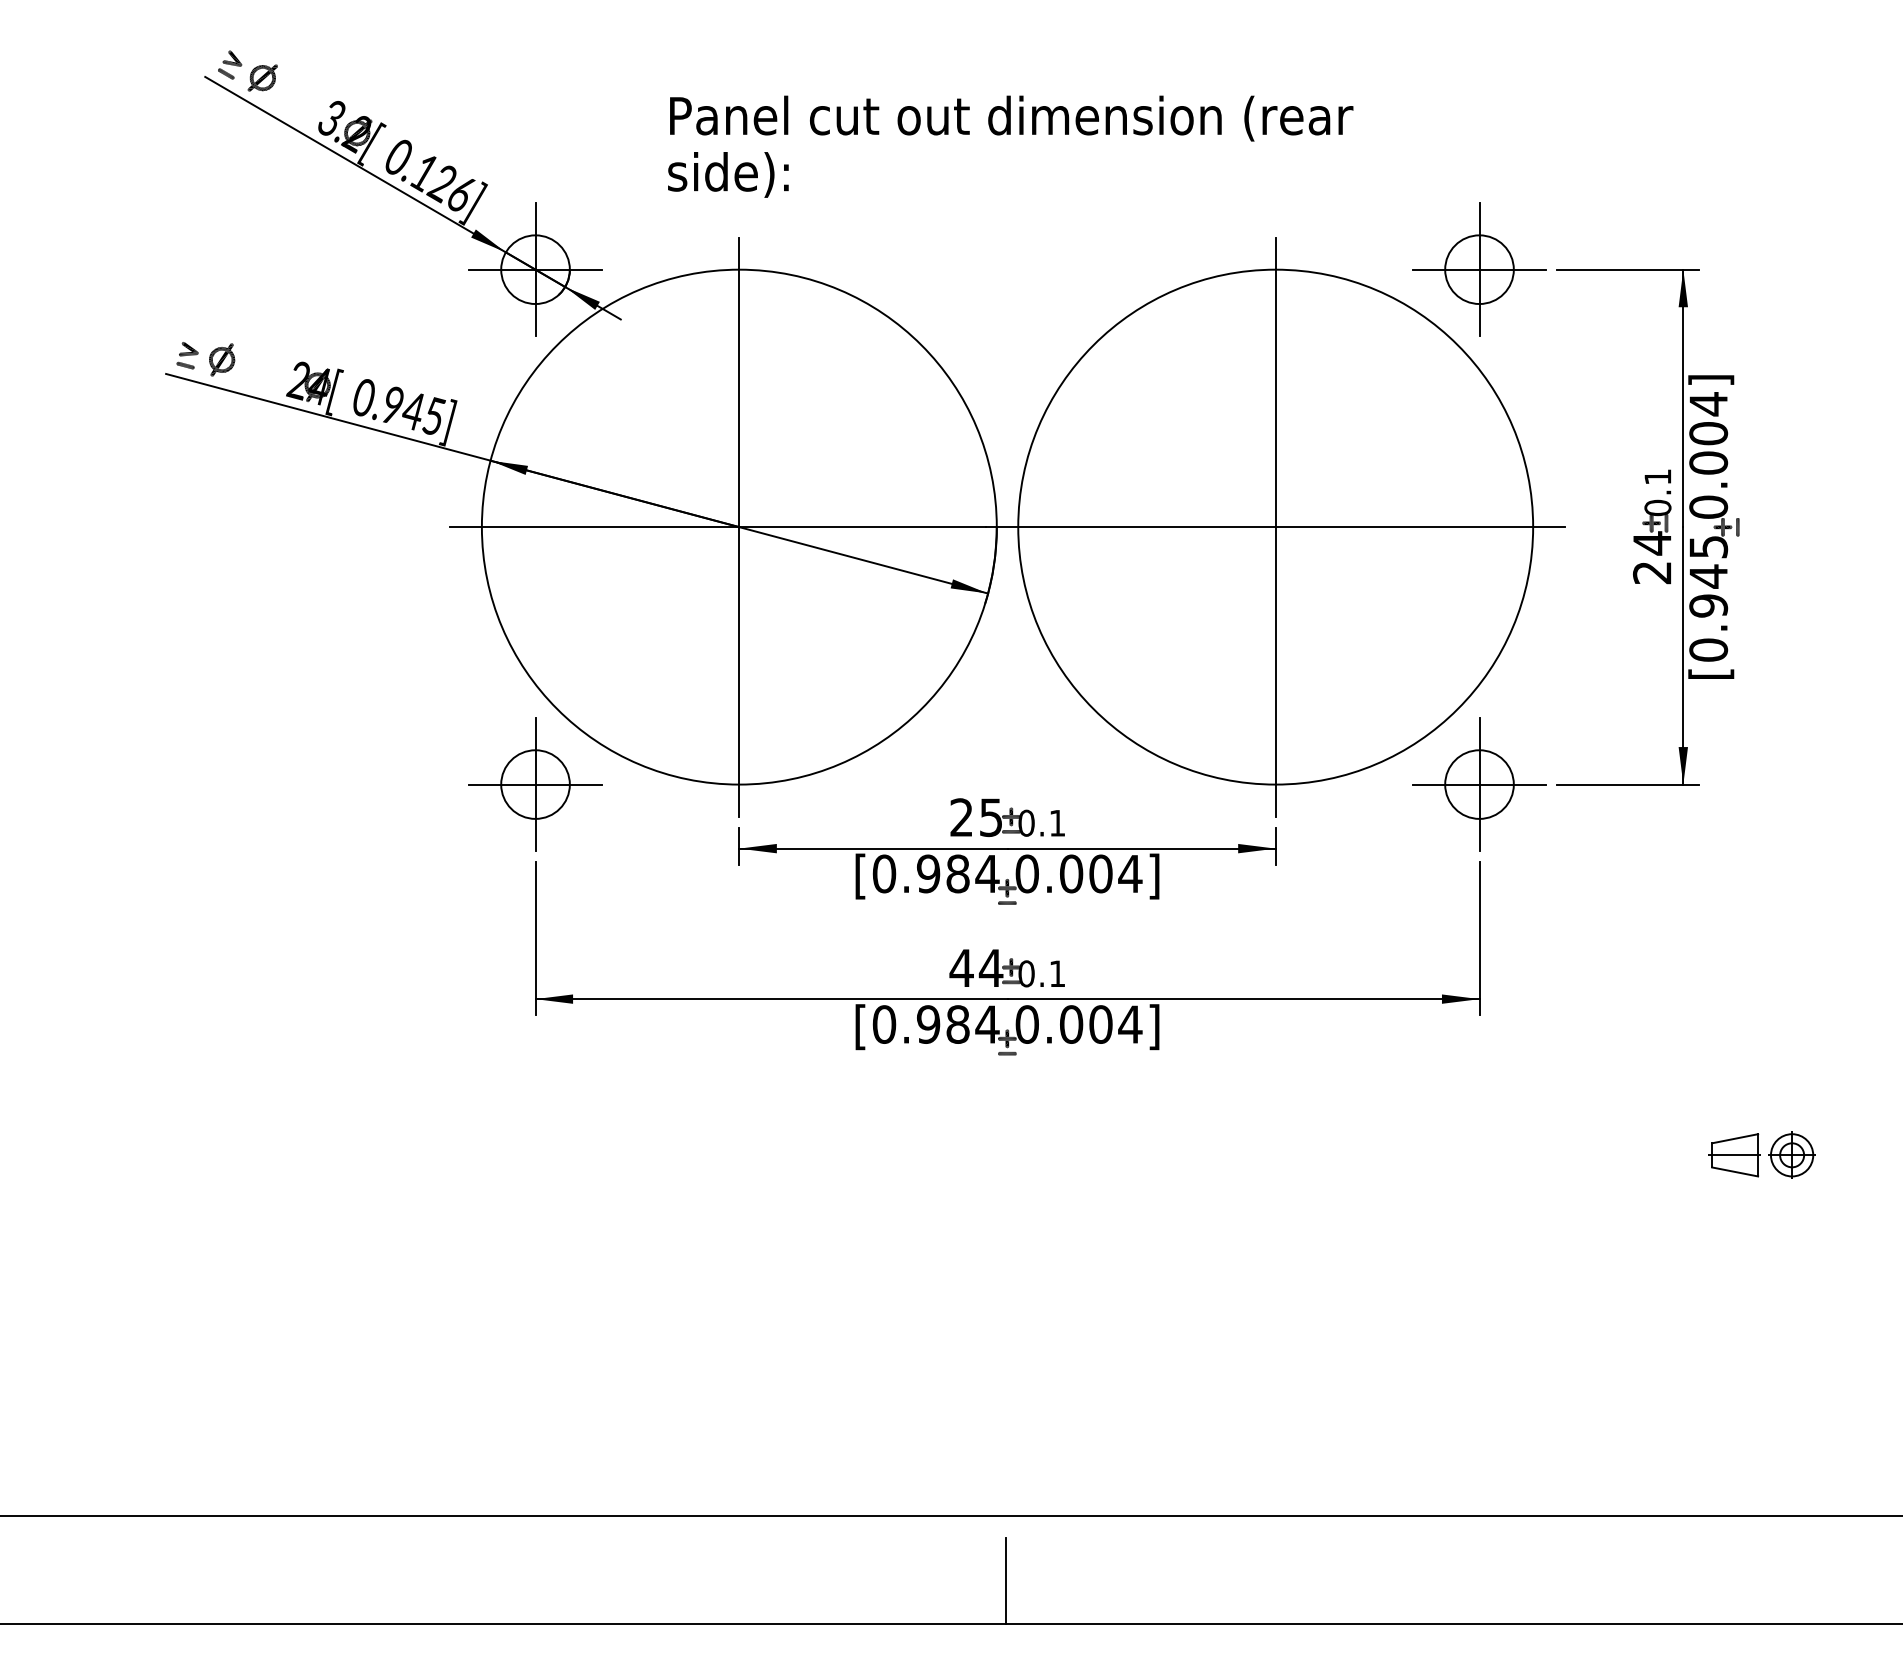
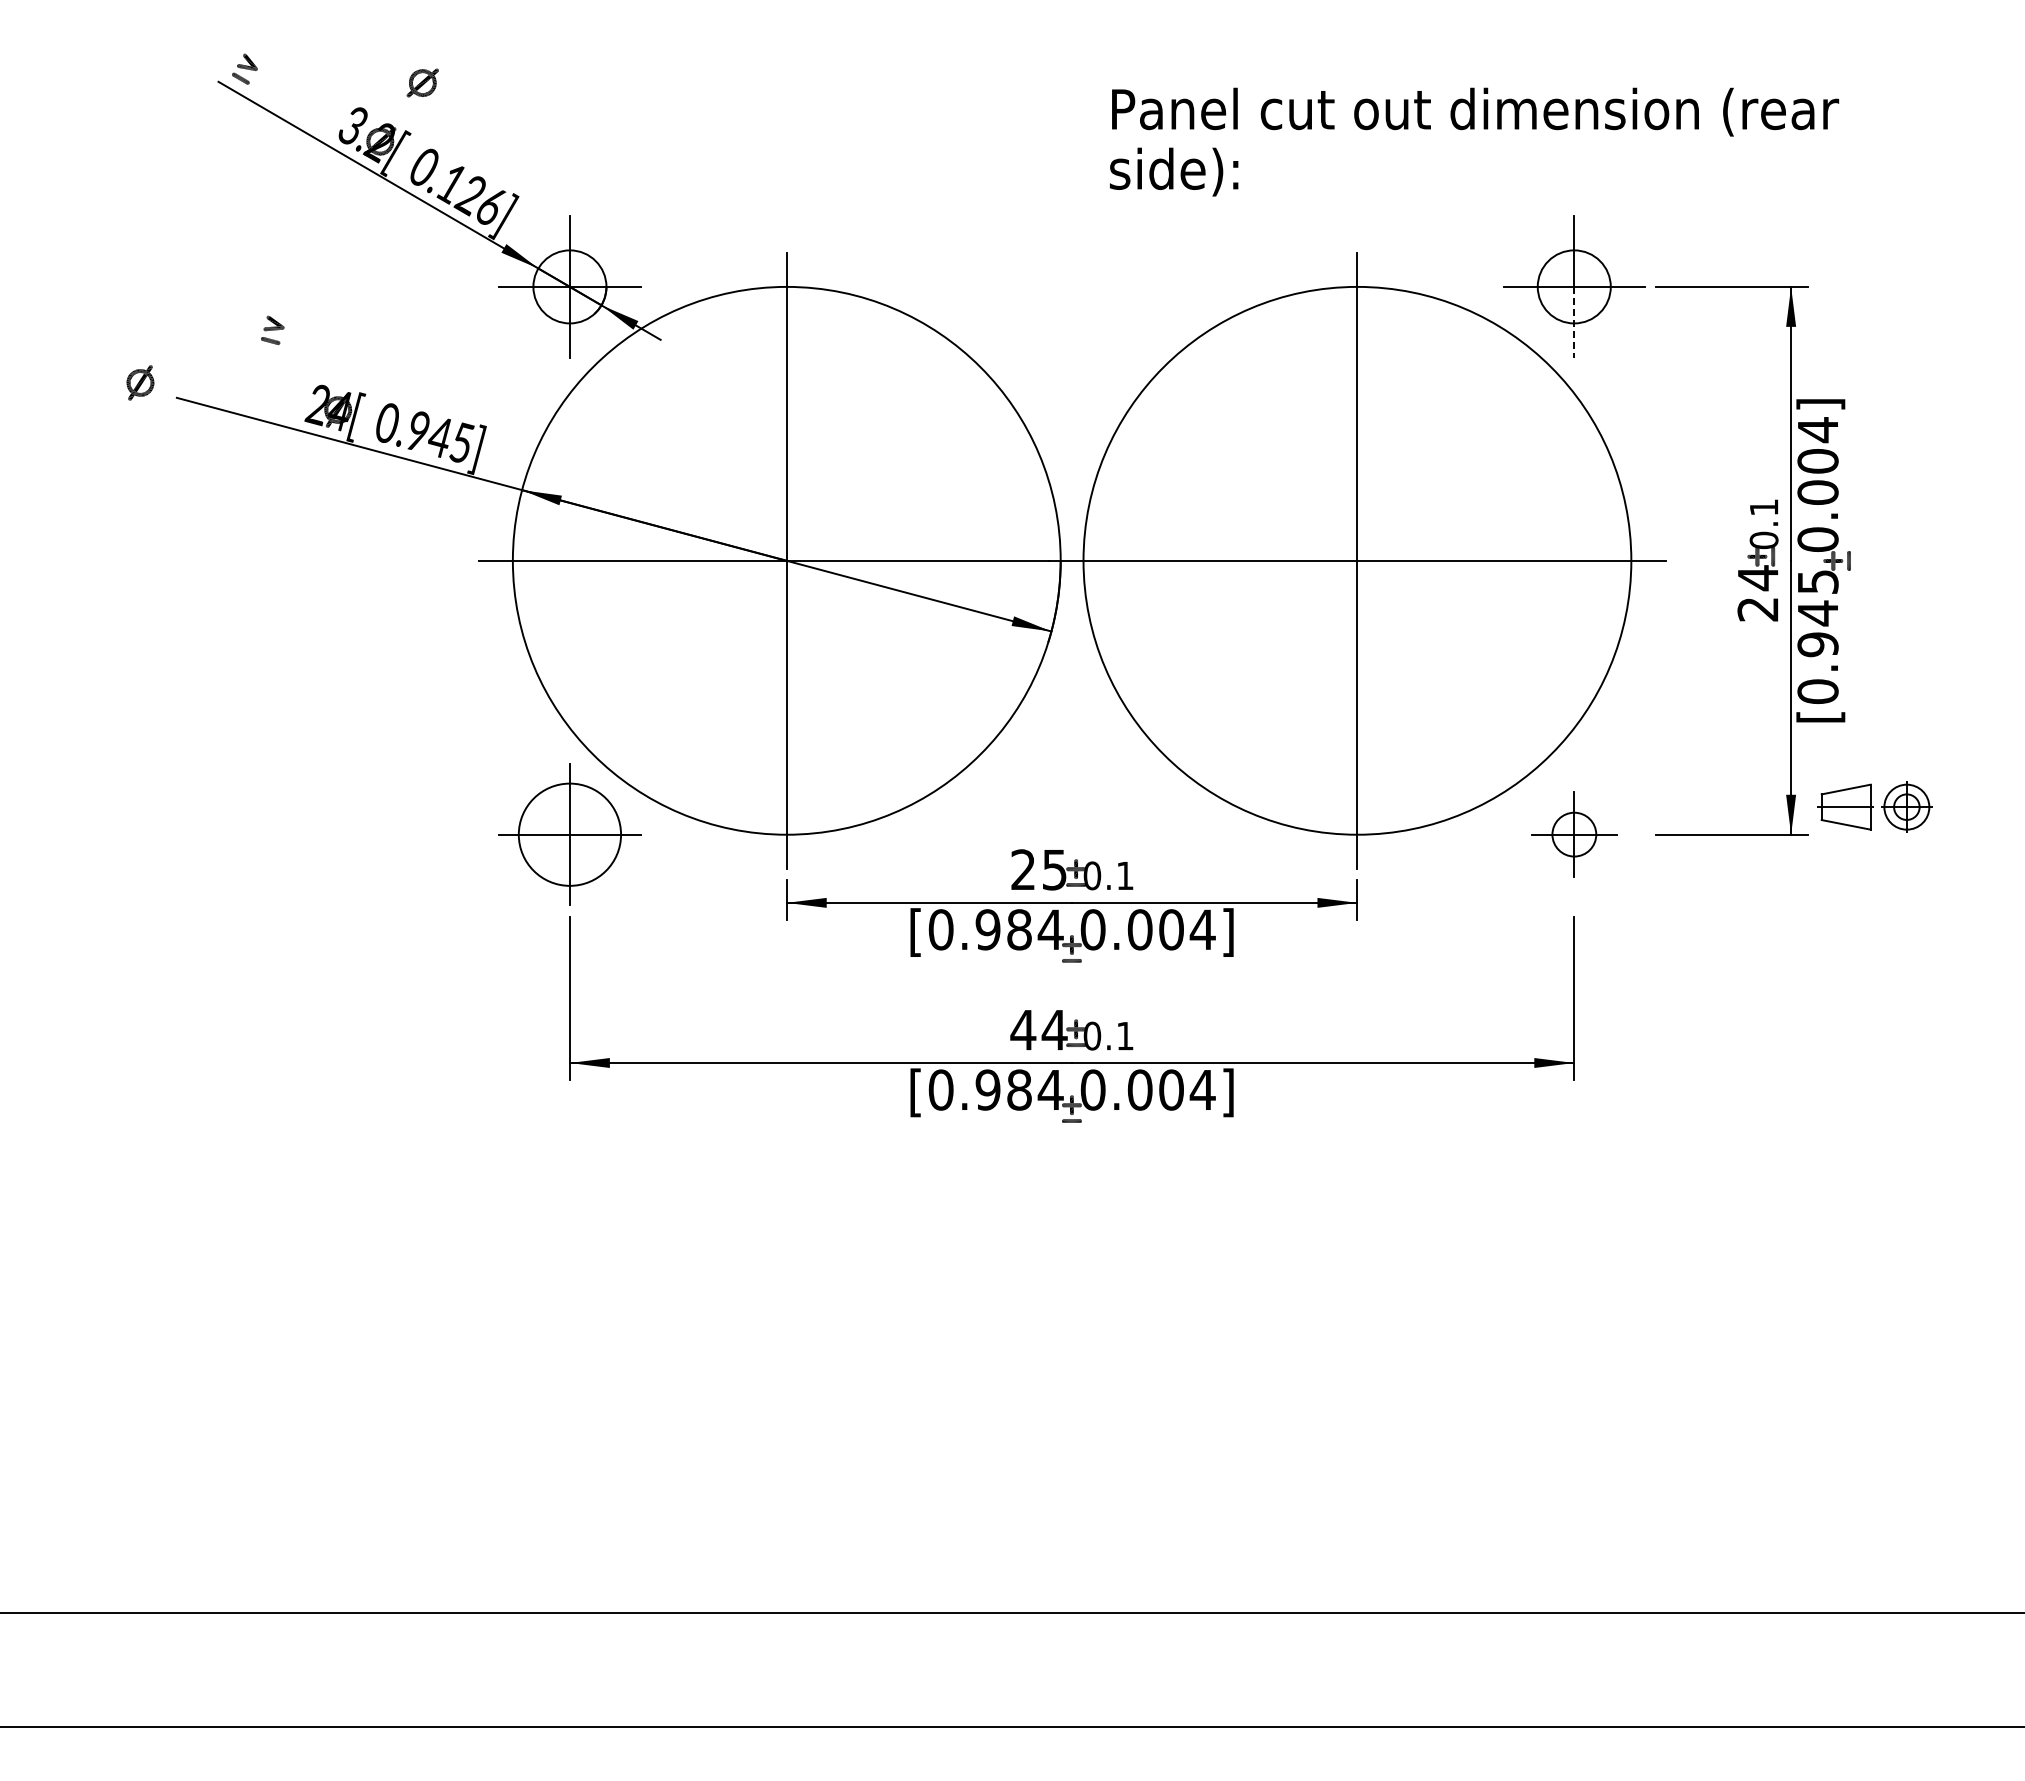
part: (262, 77) -> (422, 82), moved
text: (1010, 146) -> (1474, 141), moved
line: (1479, 303) -> (1574, 322), solid -> dashed
part: (187, 355) -> (272, 330), moved
part: (222, 359) -> (140, 382), moved
circle: (535, 784) -> (569, 834), size x1.4
part: (1479, 784) -> (1574, 834), size x0.6
part: (1761, 1155) -> (1874, 807), moved
line: (1006, 1580) -> (1070, 1681), removed

